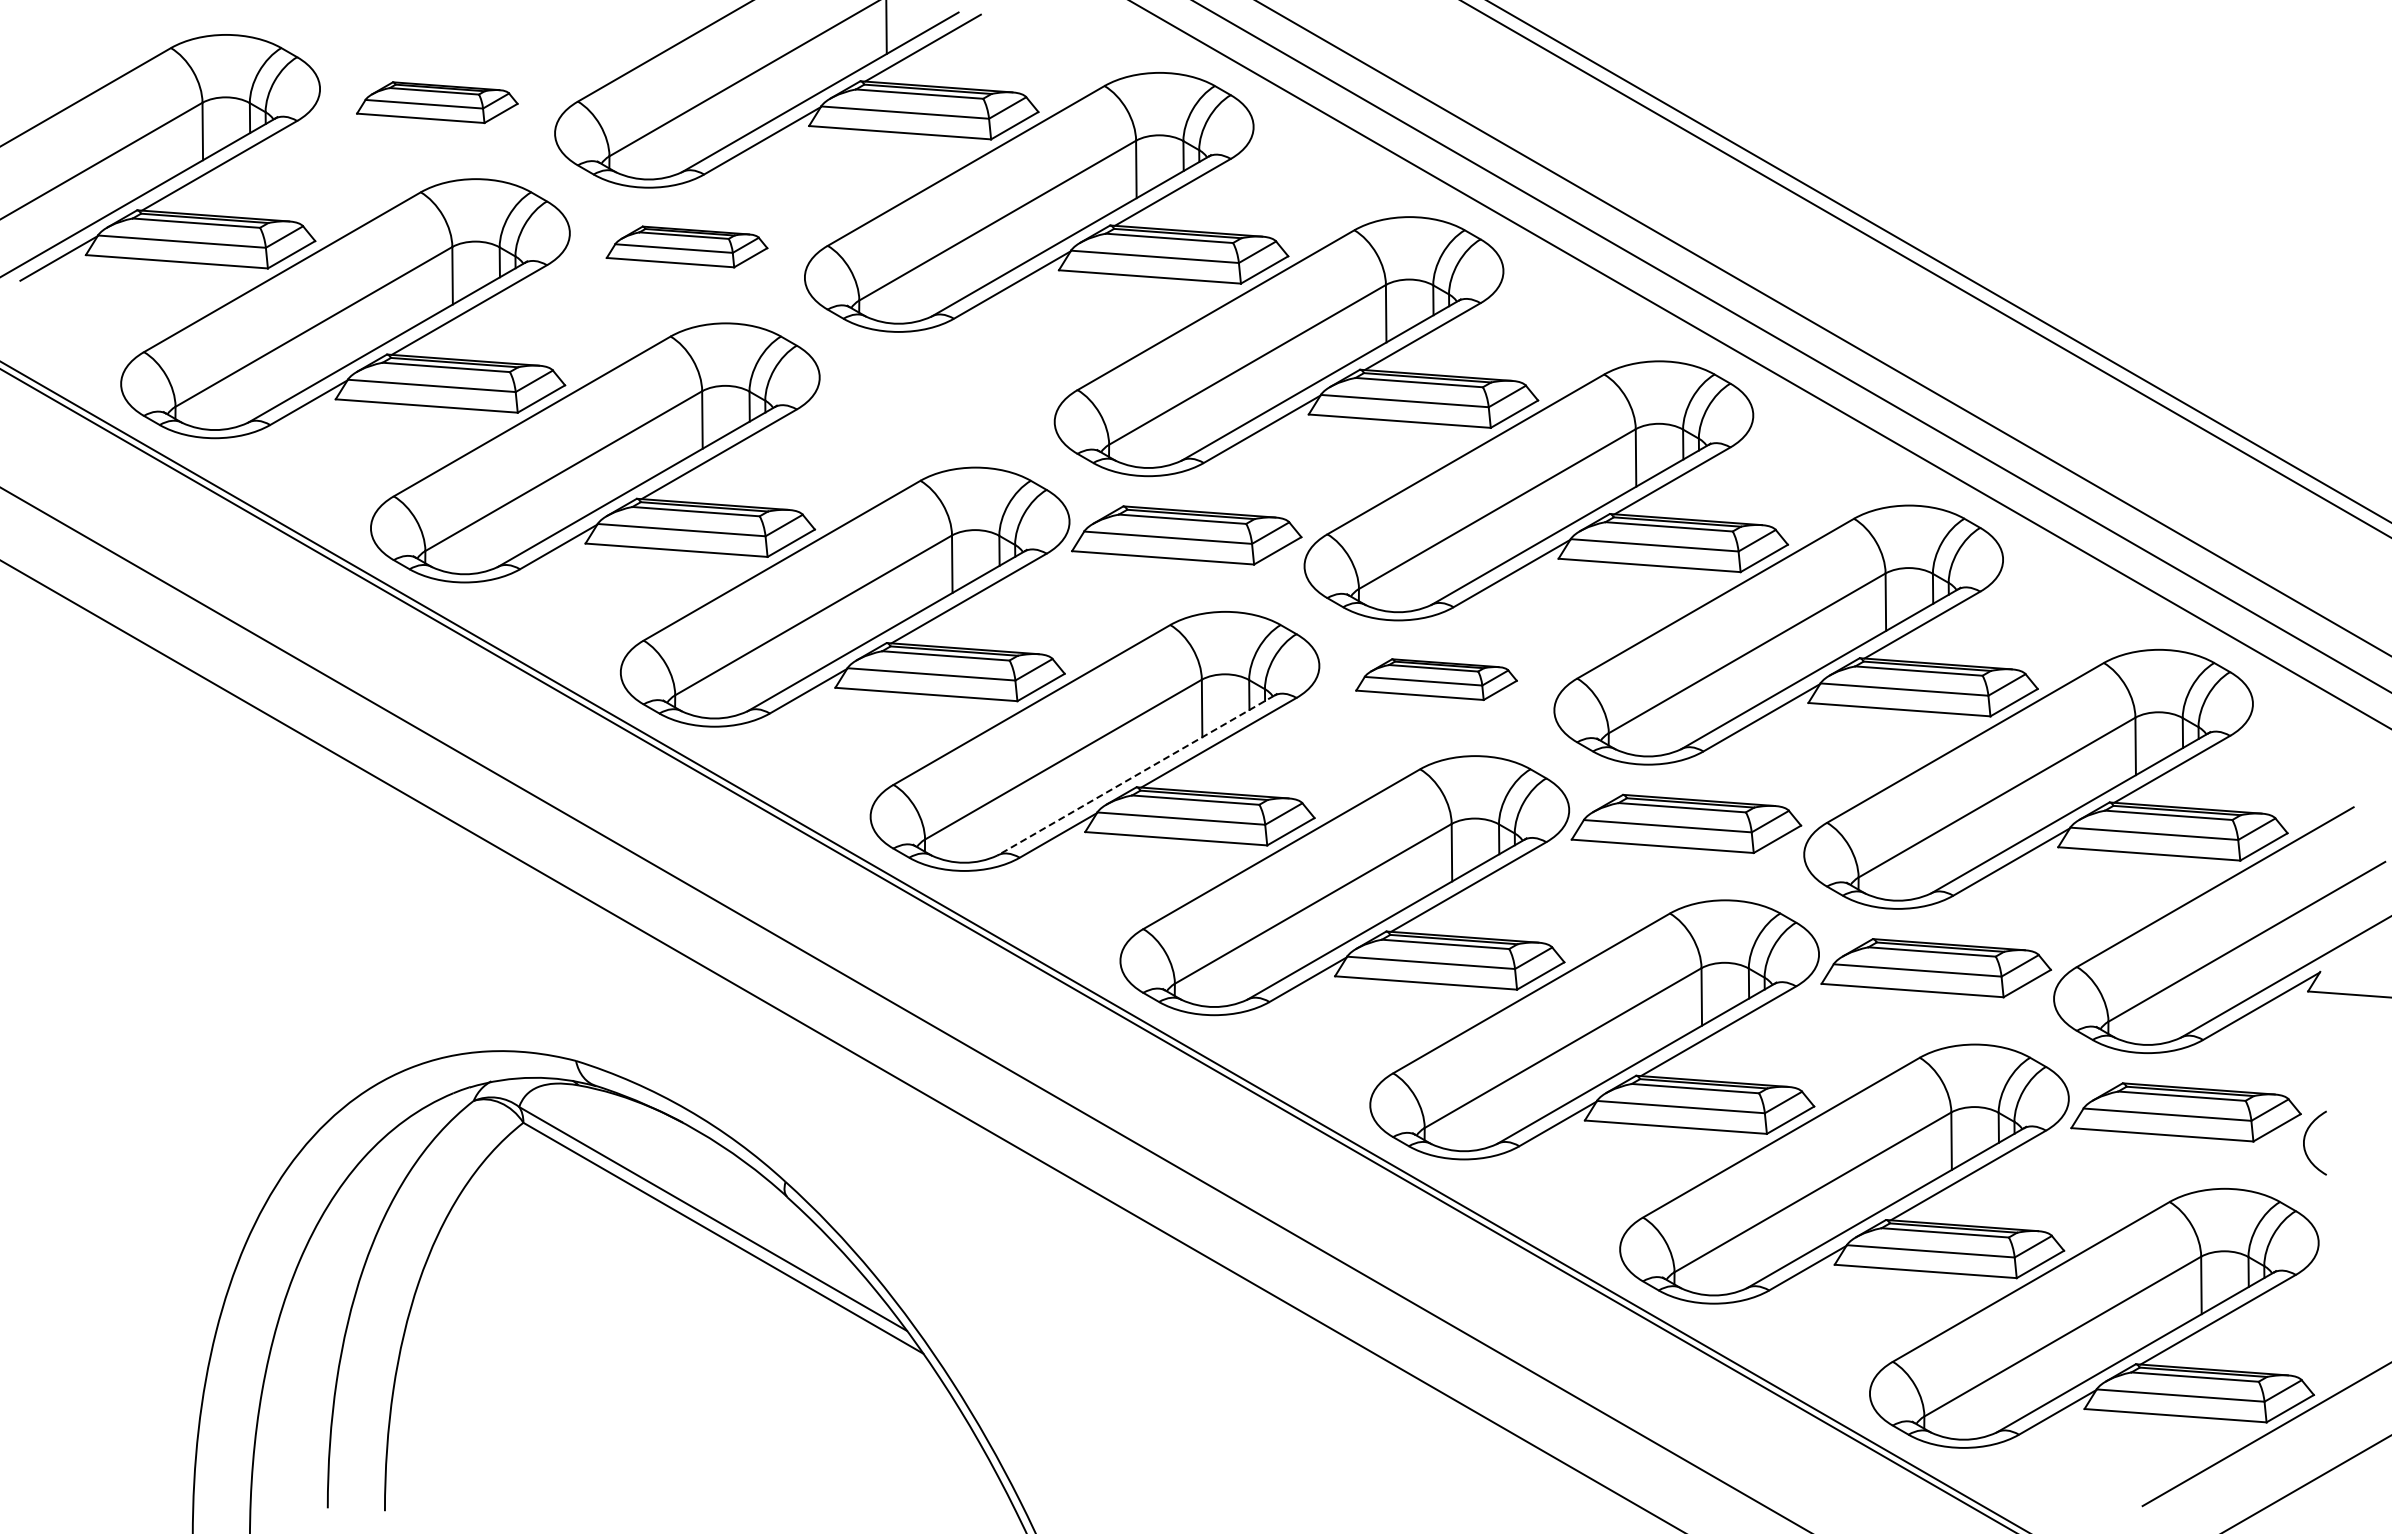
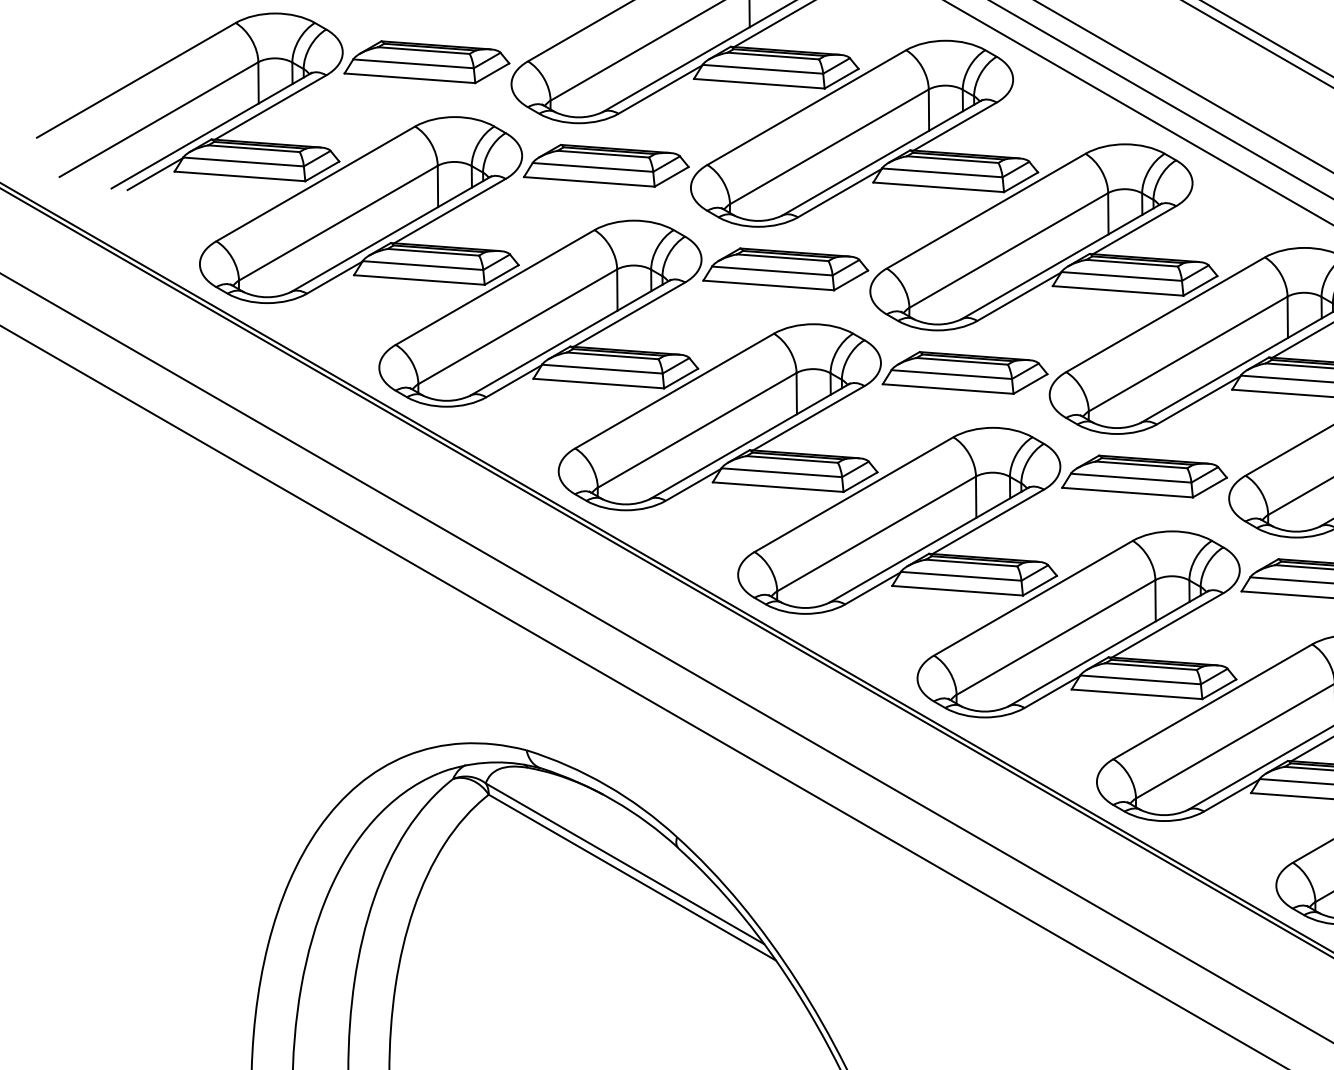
part: (437, 102) -> (427, 62), size x1.43
part: (686, 246) -> (605, 165), size x1.43
part: (936, 391) -> (785, 269), added
part: (1436, 679) -> (1144, 476), size x1.43
line: (1135, 775) -> (928, 545), dashed -> solid

